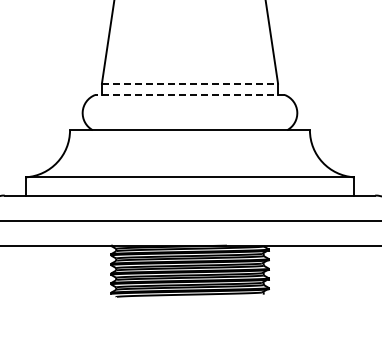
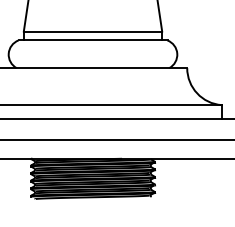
line: (190, 83) -> (93, 31), dashed -> solid
line: (189, 95) -> (92, 40), dashed -> solid

